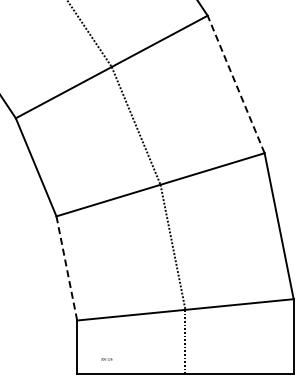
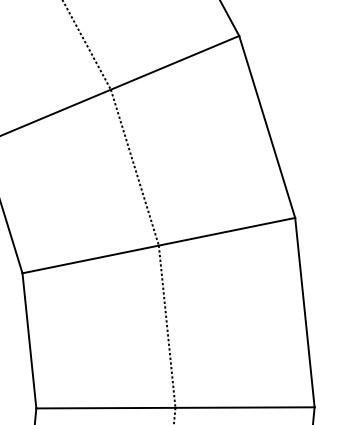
line: (235, 84) -> (266, 126), dashed -> solid
line: (66, 268) -> (28, 340), dashed -> solid

